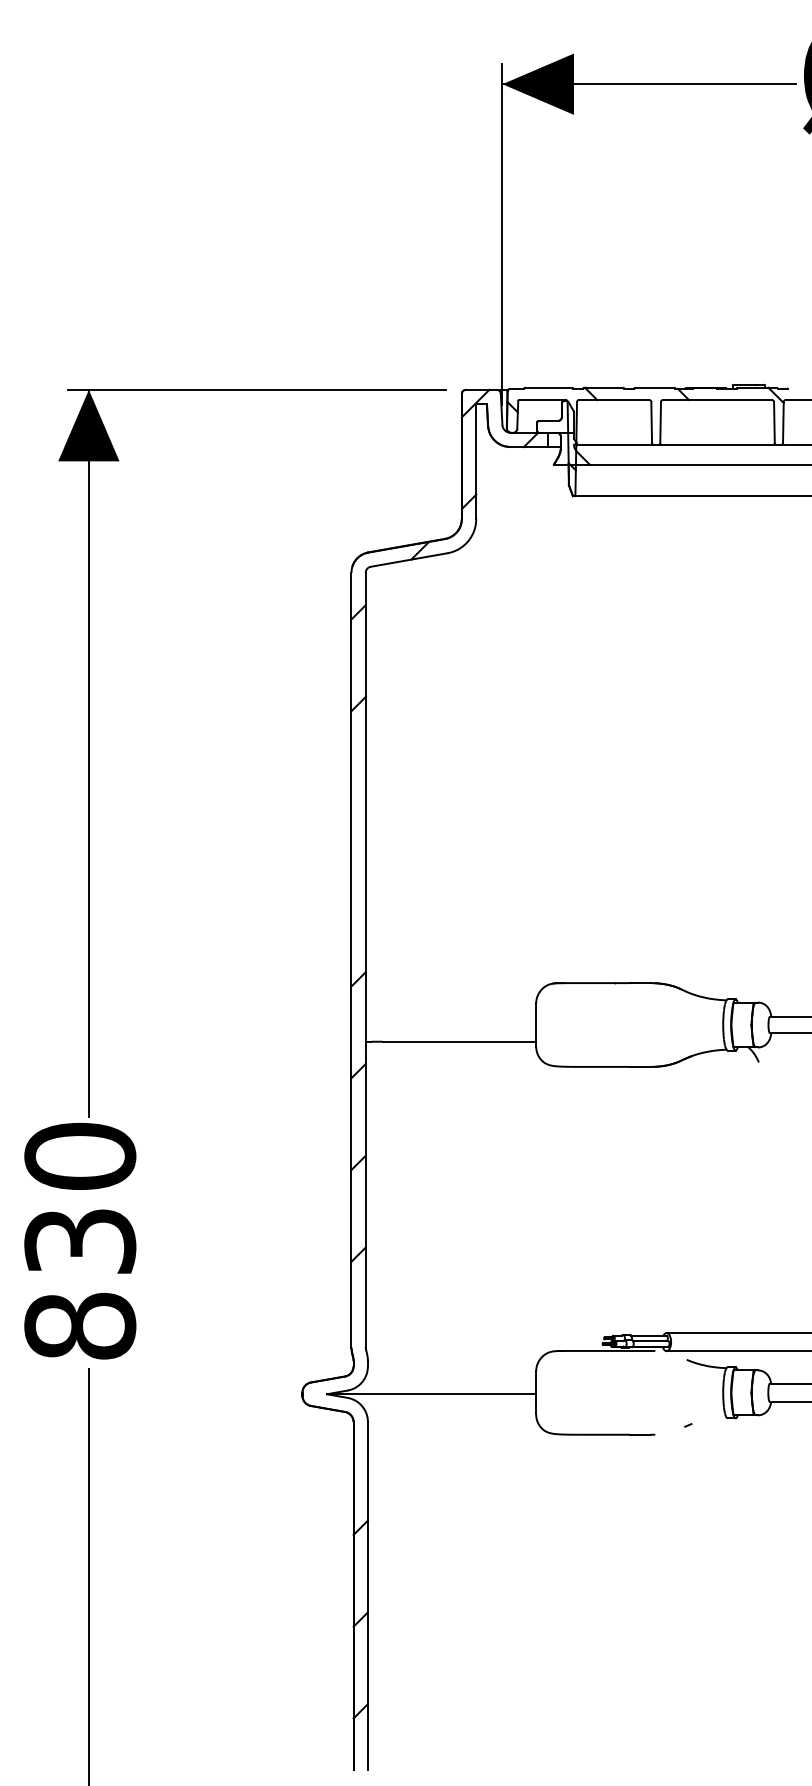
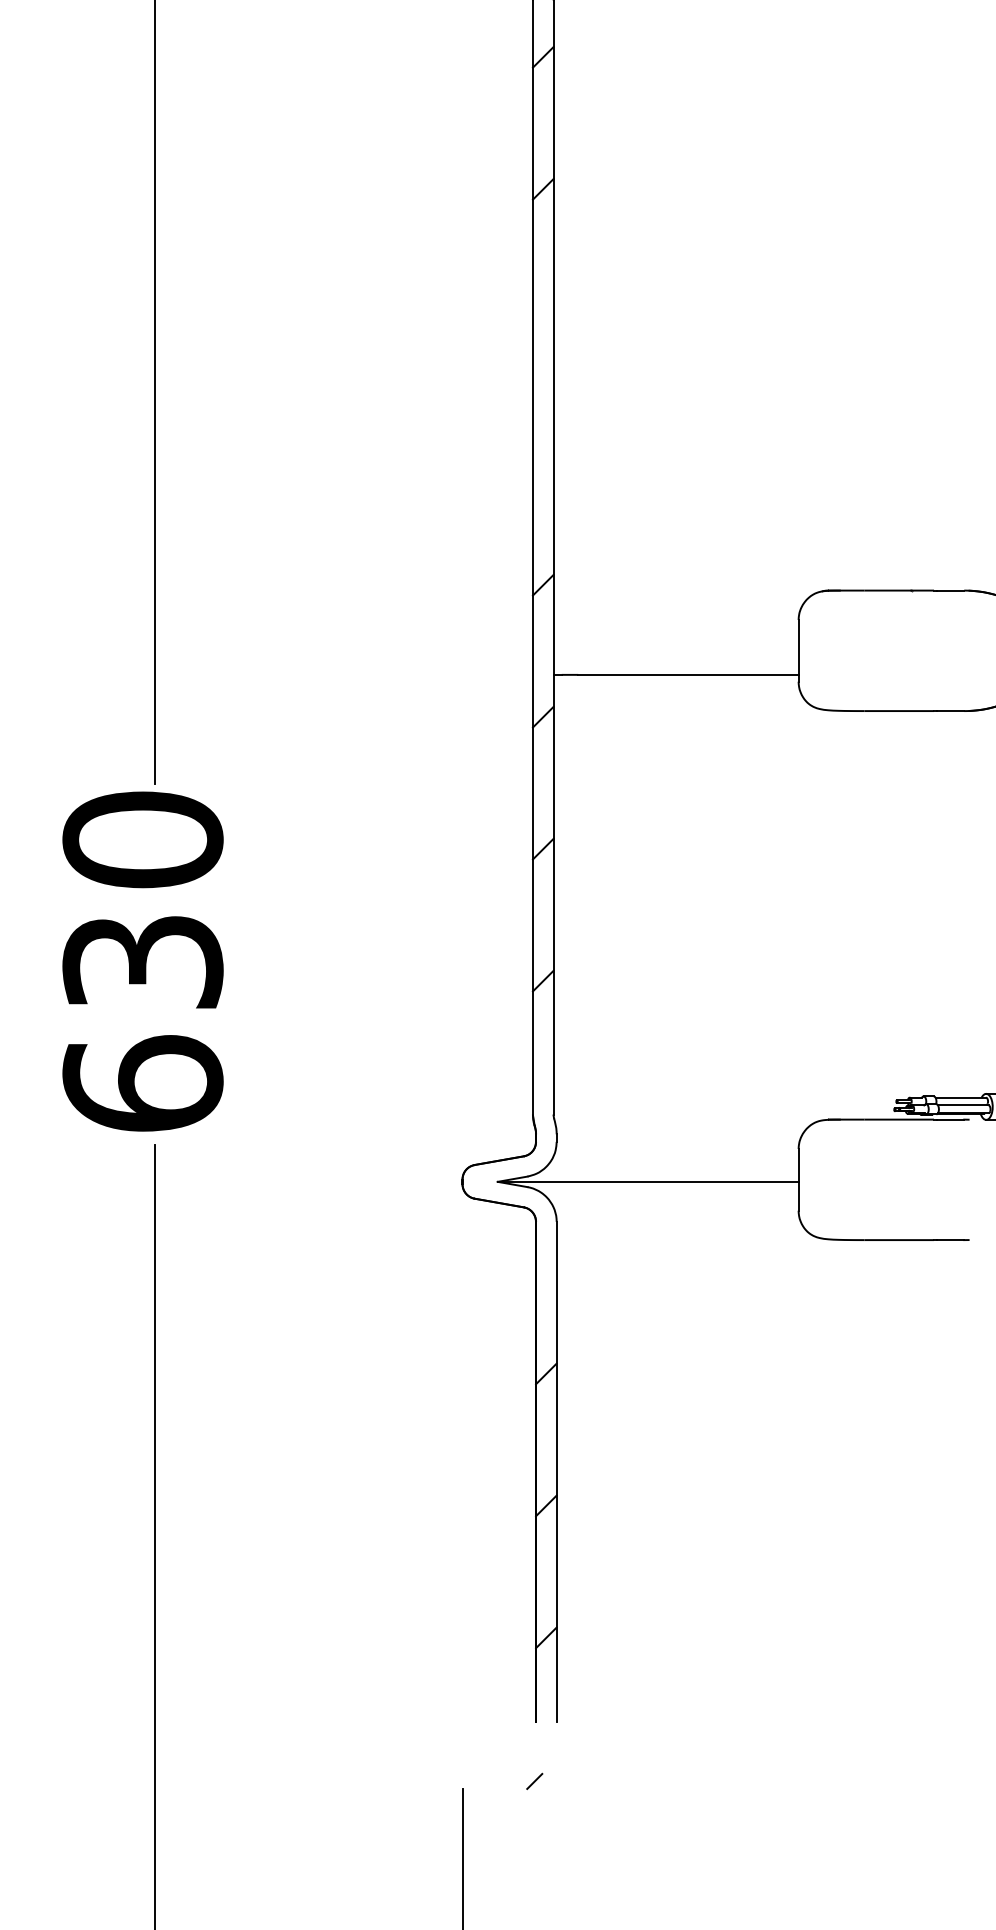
text: (80, 1325) -> (143, 1082), 830 -> 630

